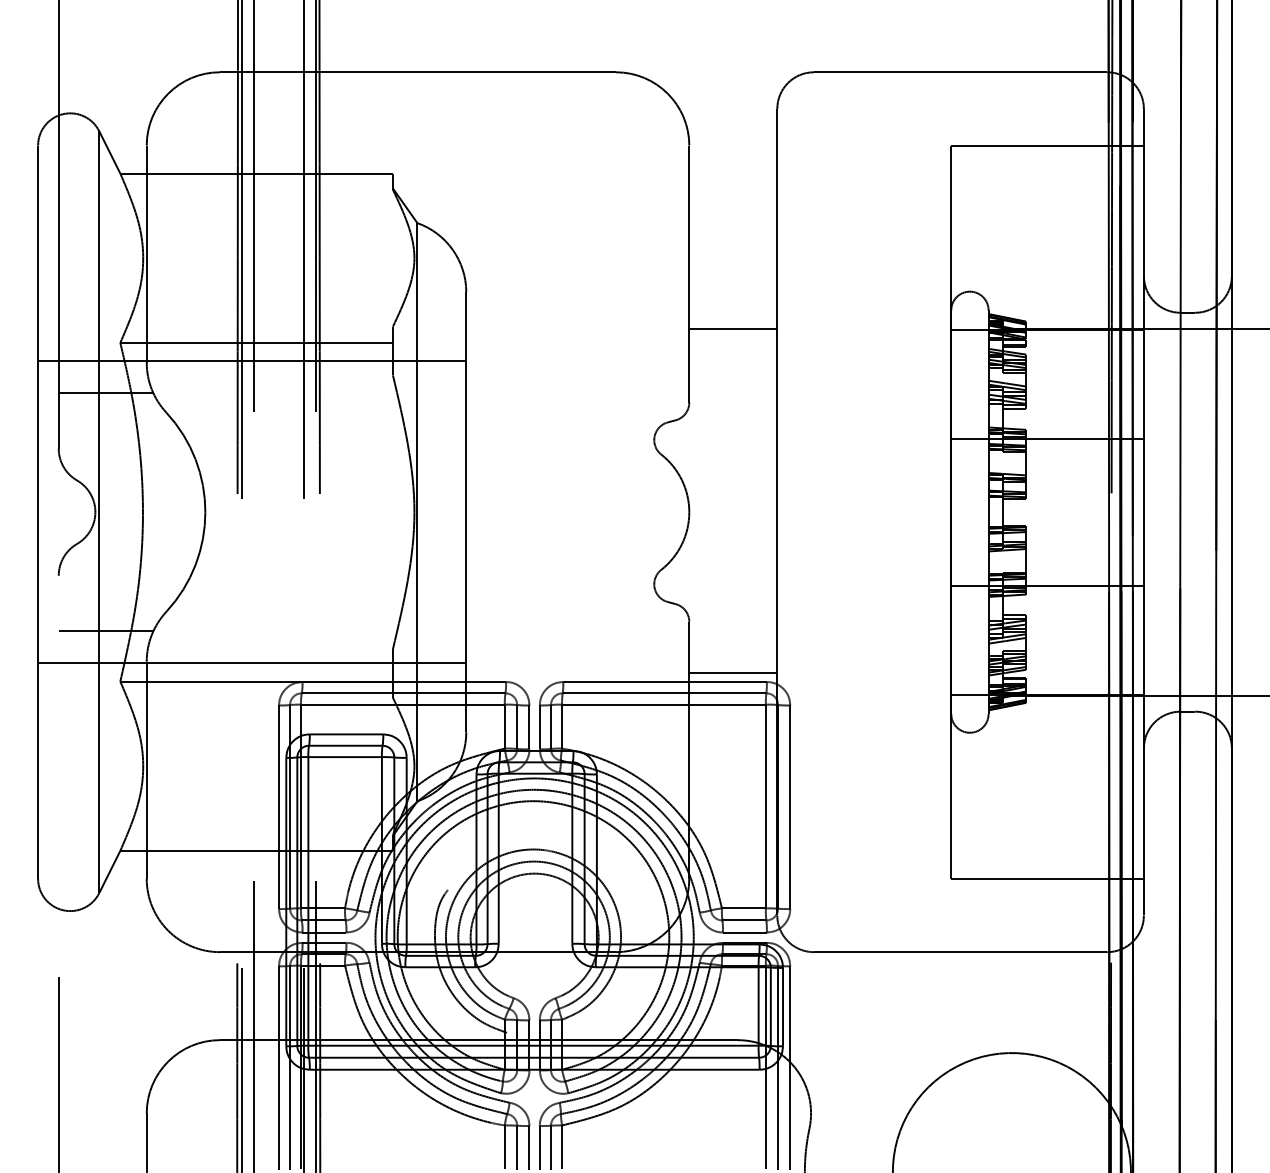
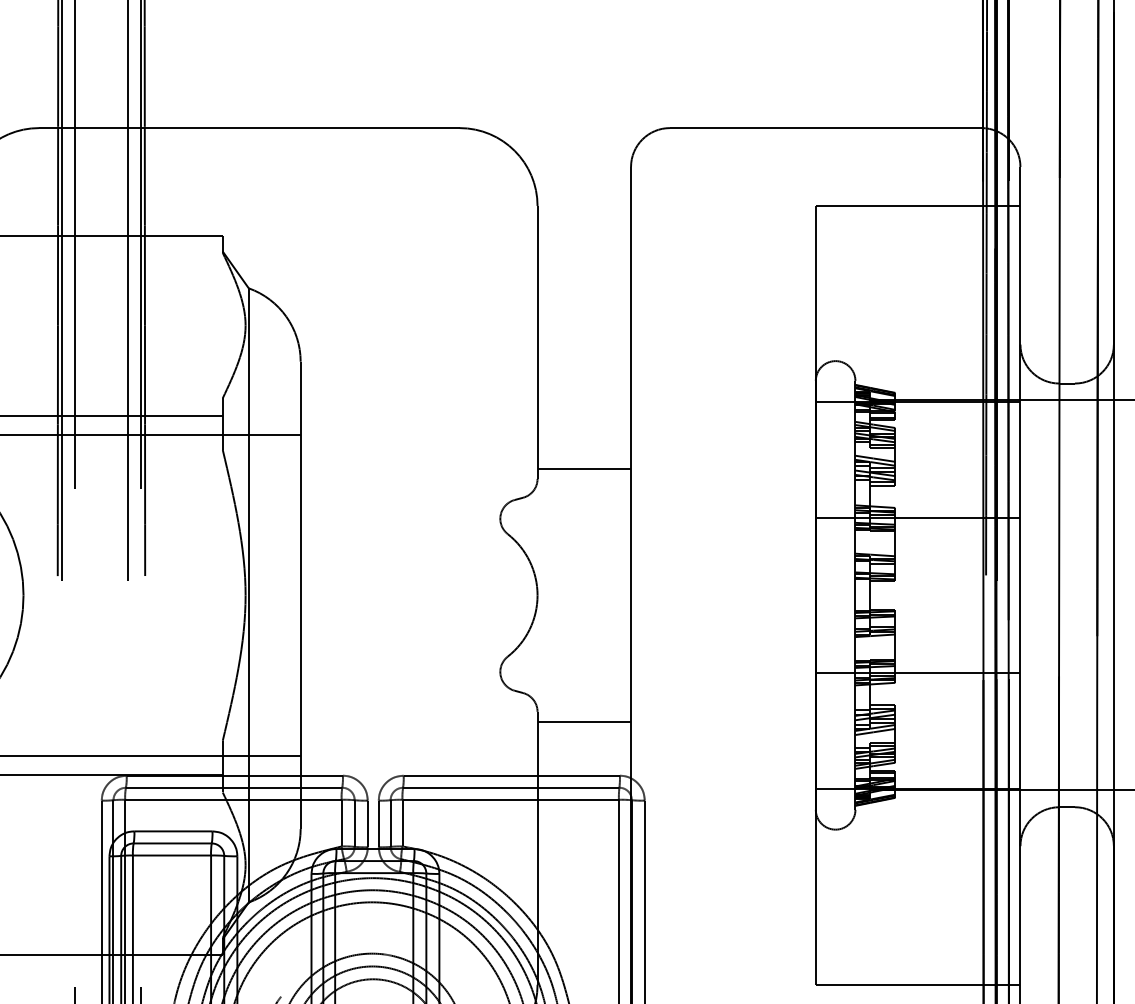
line: (733, 329) -> (584, 469), moved
line: (733, 673) -> (584, 722), moved

